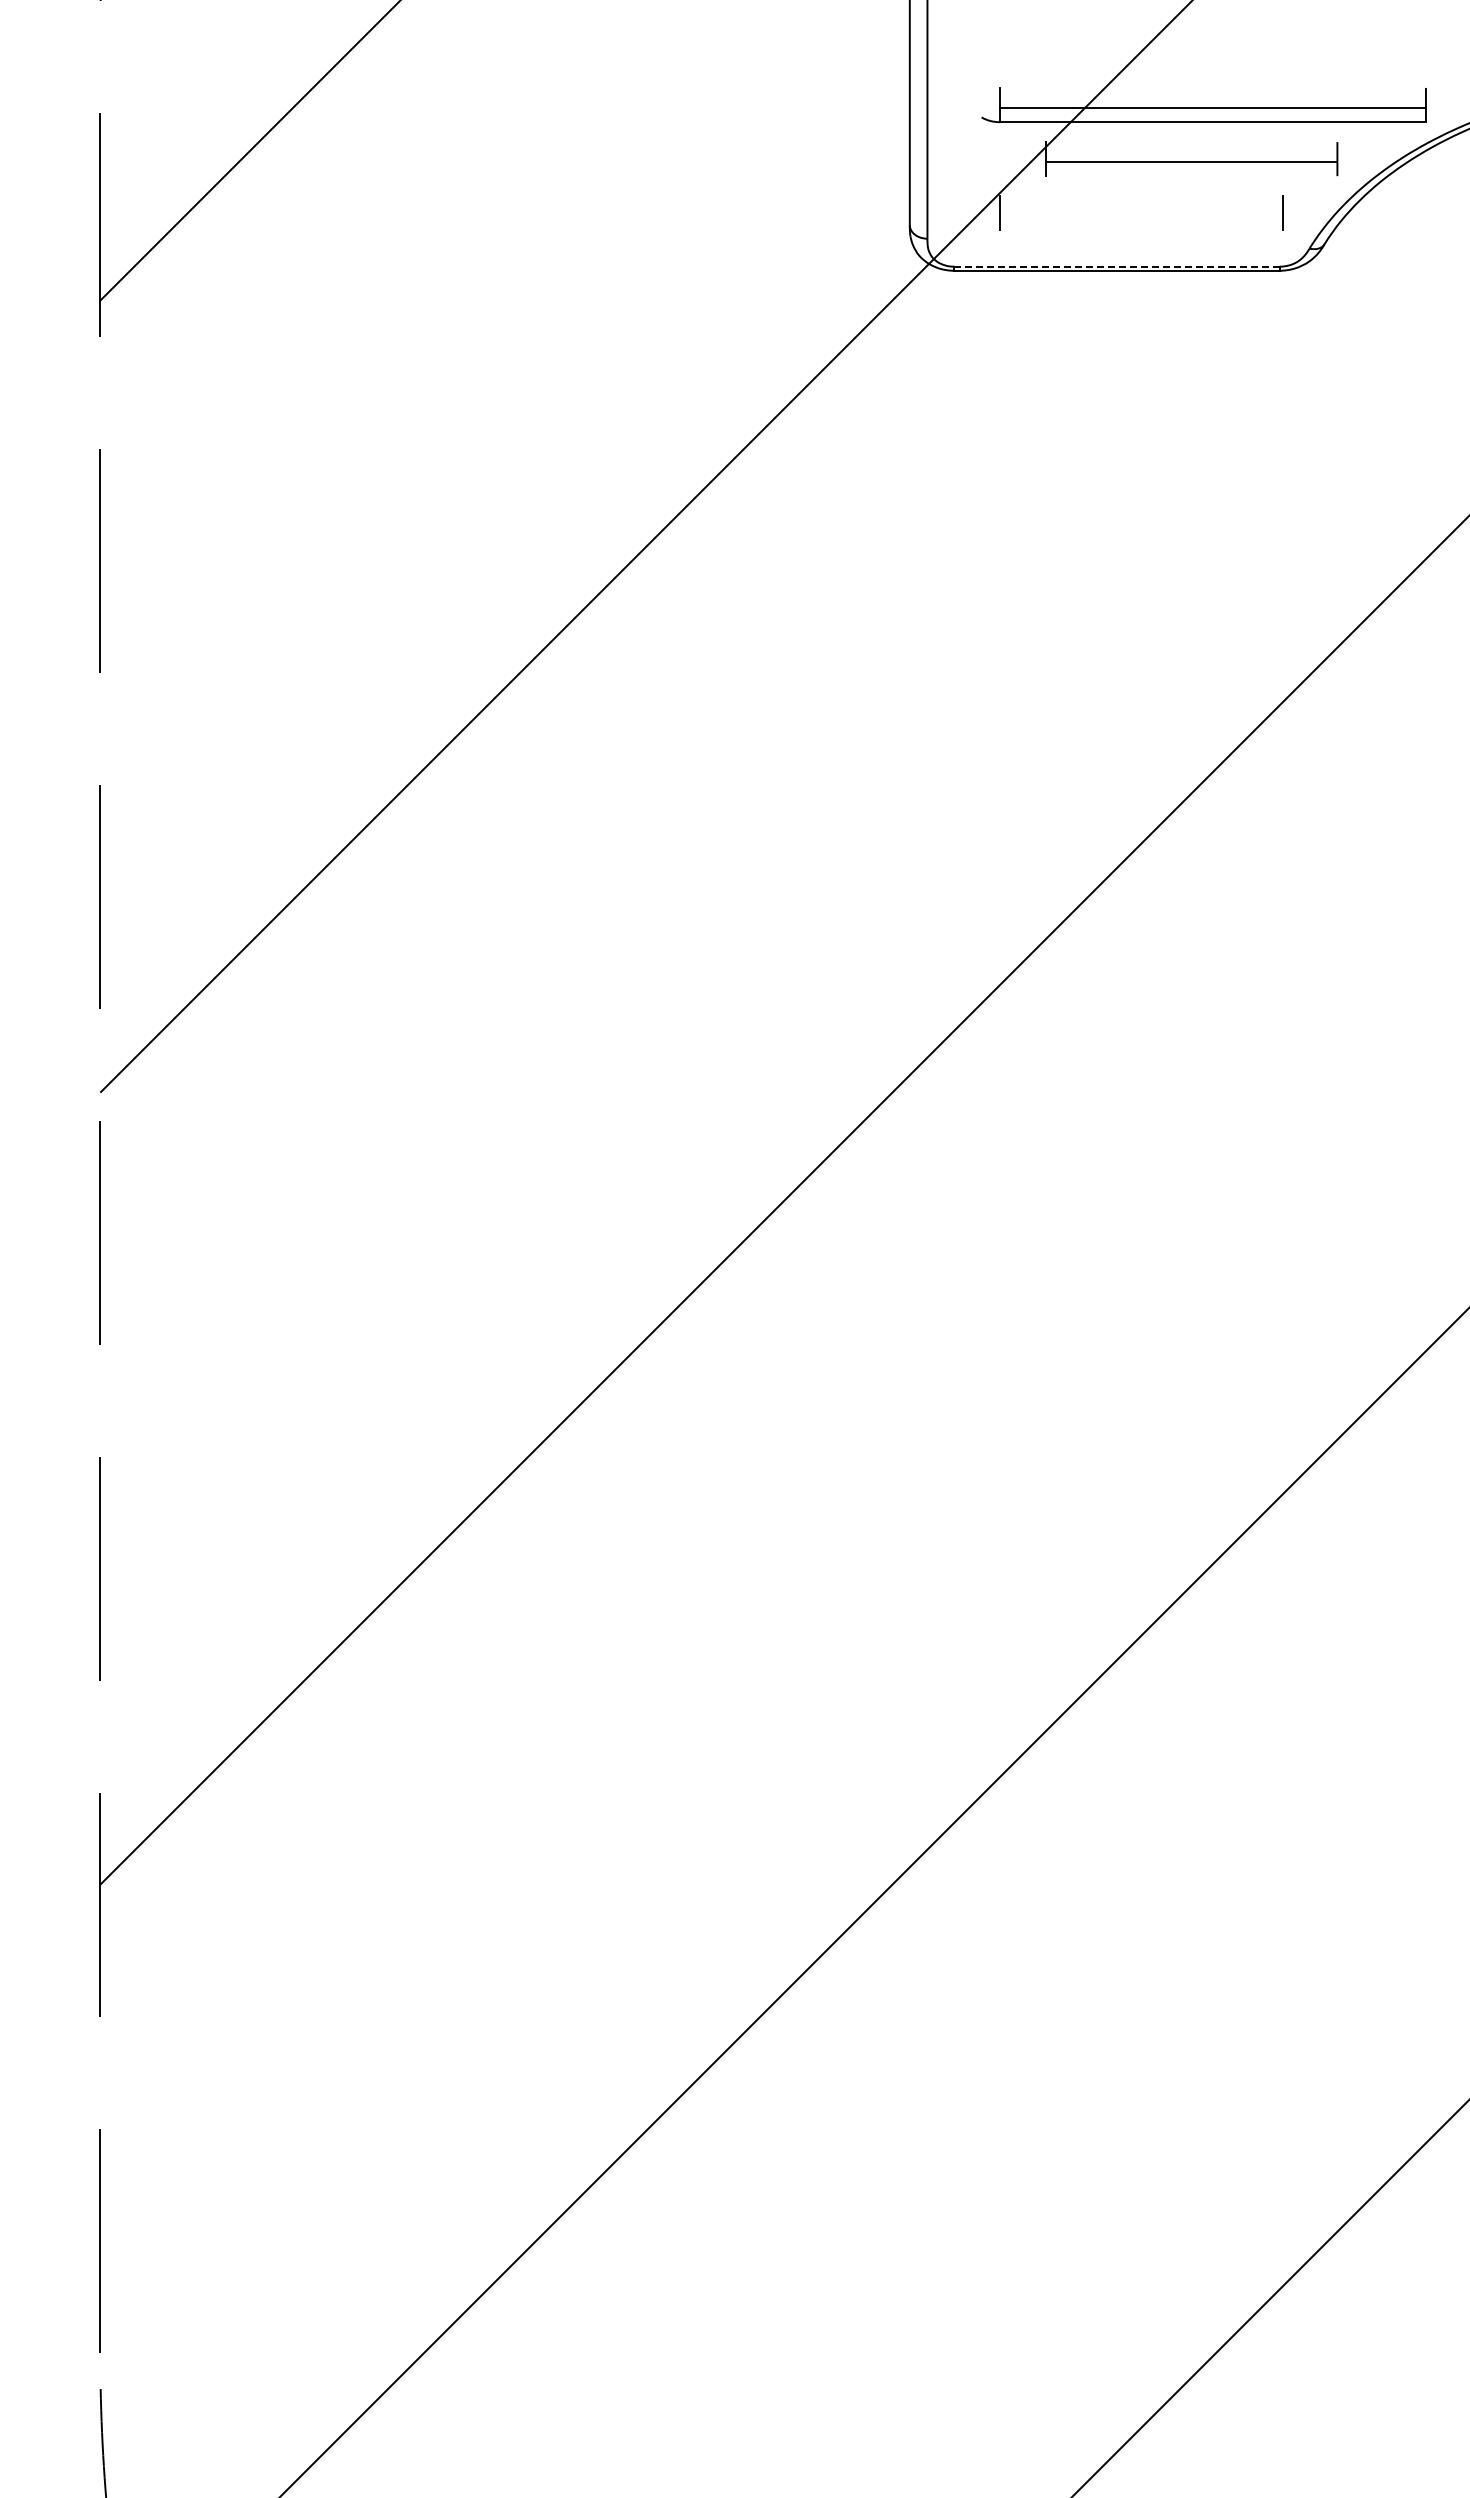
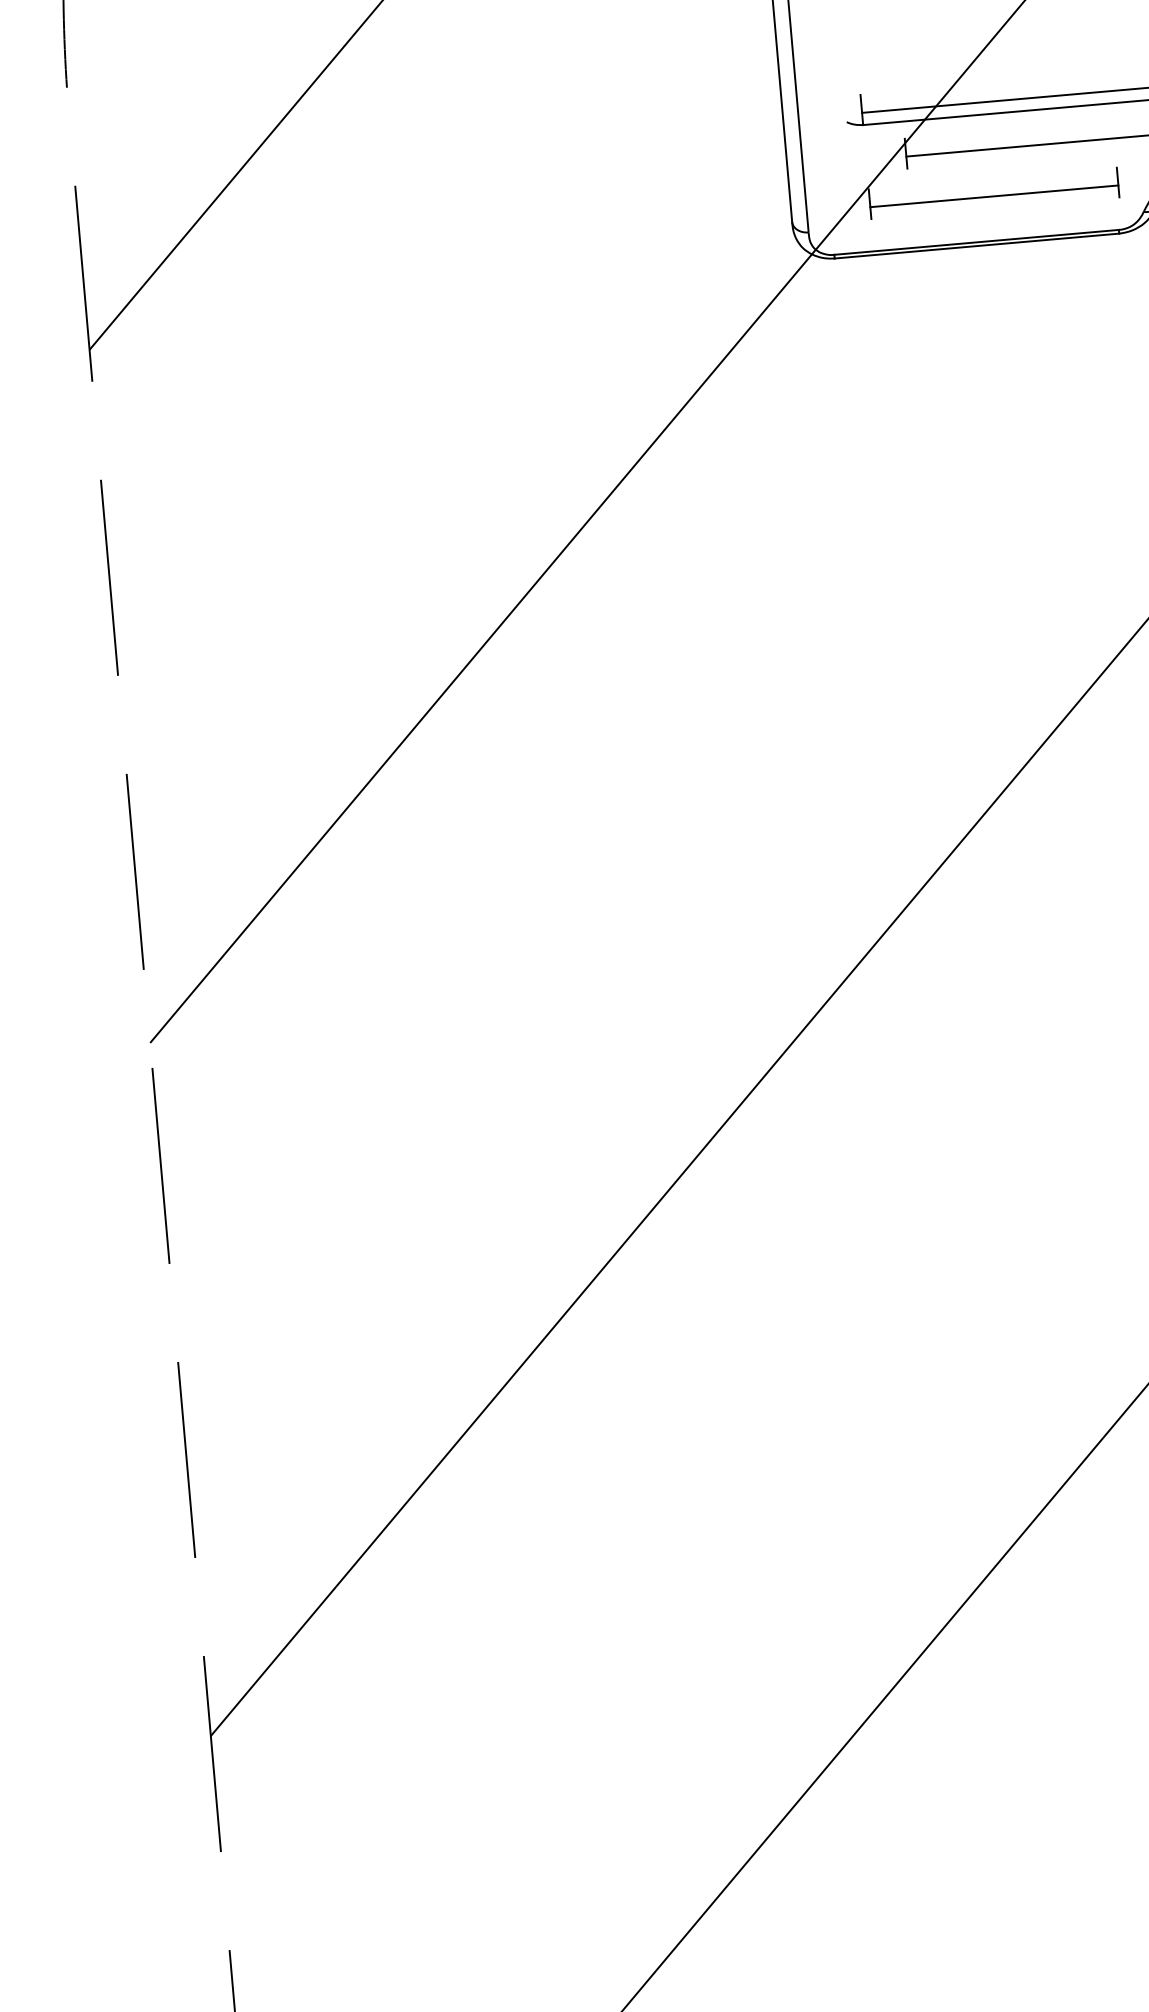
line: (1141, 216) -> (994, 196), added
line: (1117, 266) -> (977, 242), dashed -> solid

